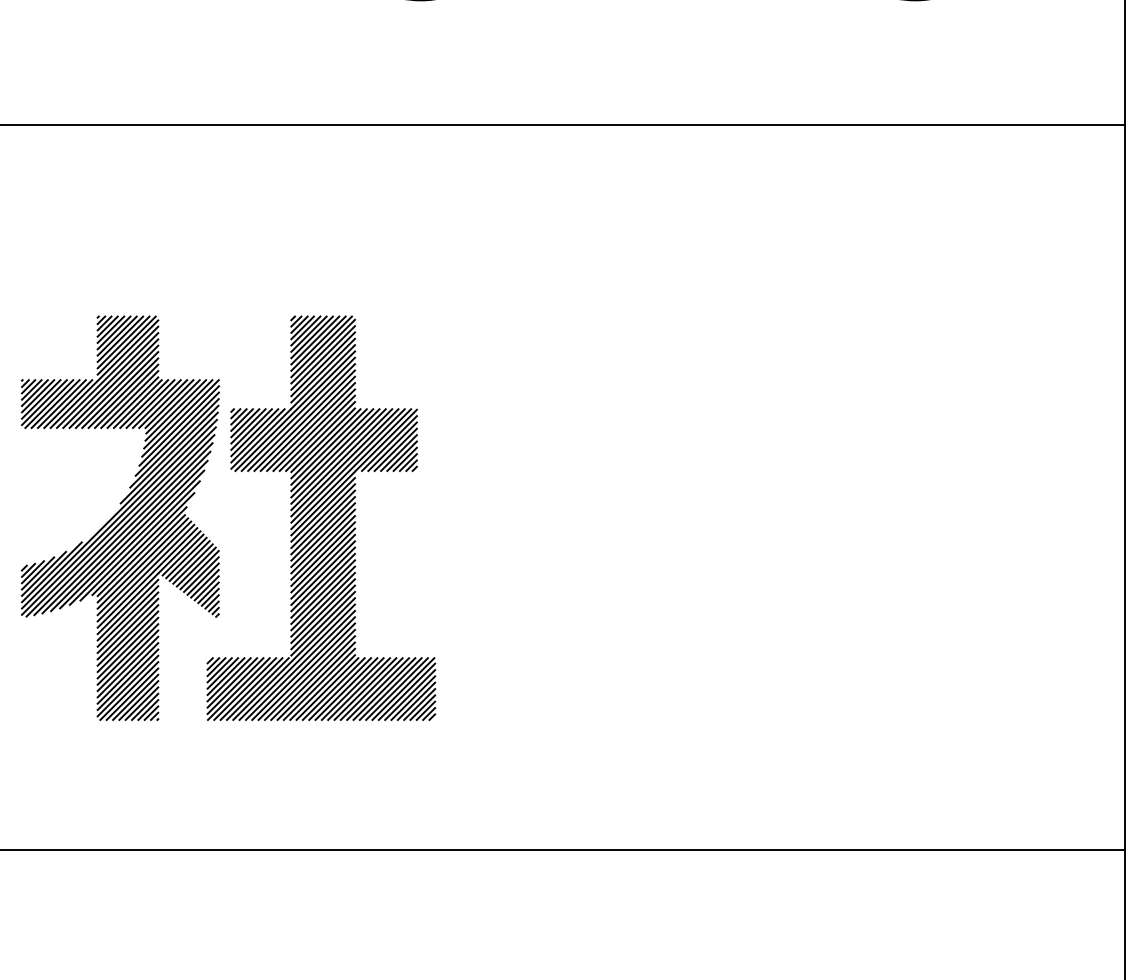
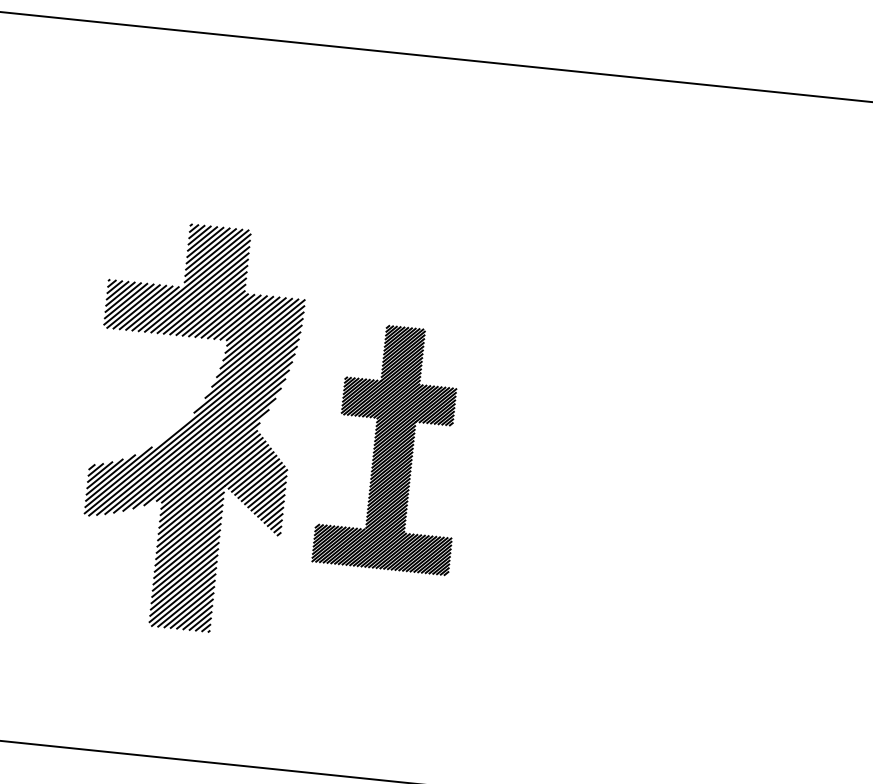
part: (321, 517) -> (392, 447), size x0.6

